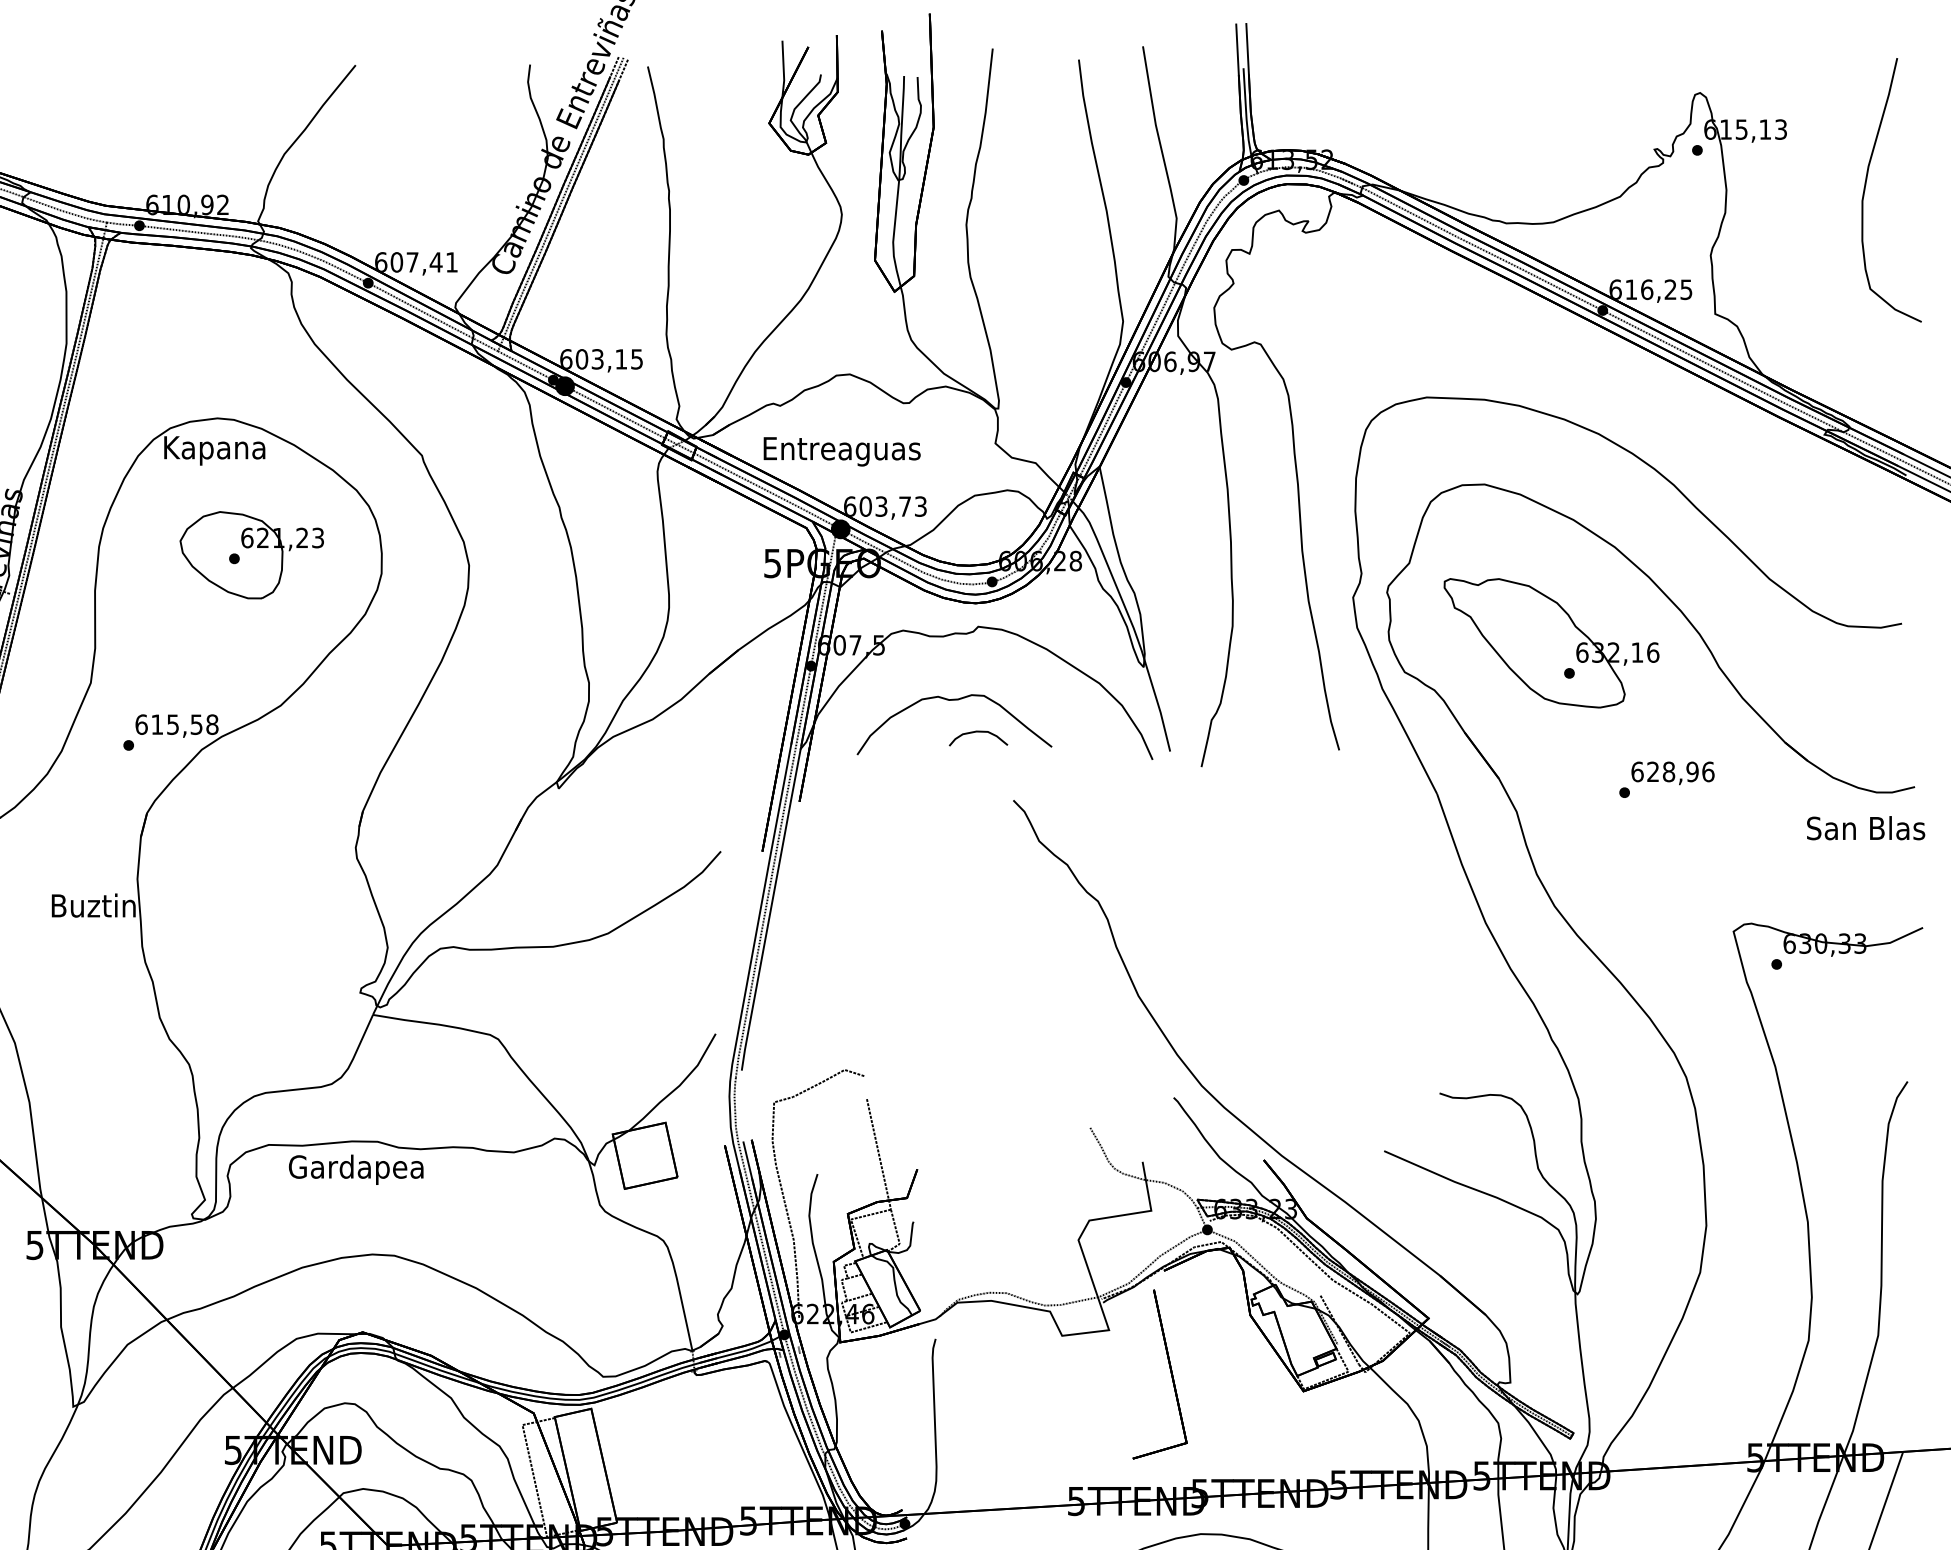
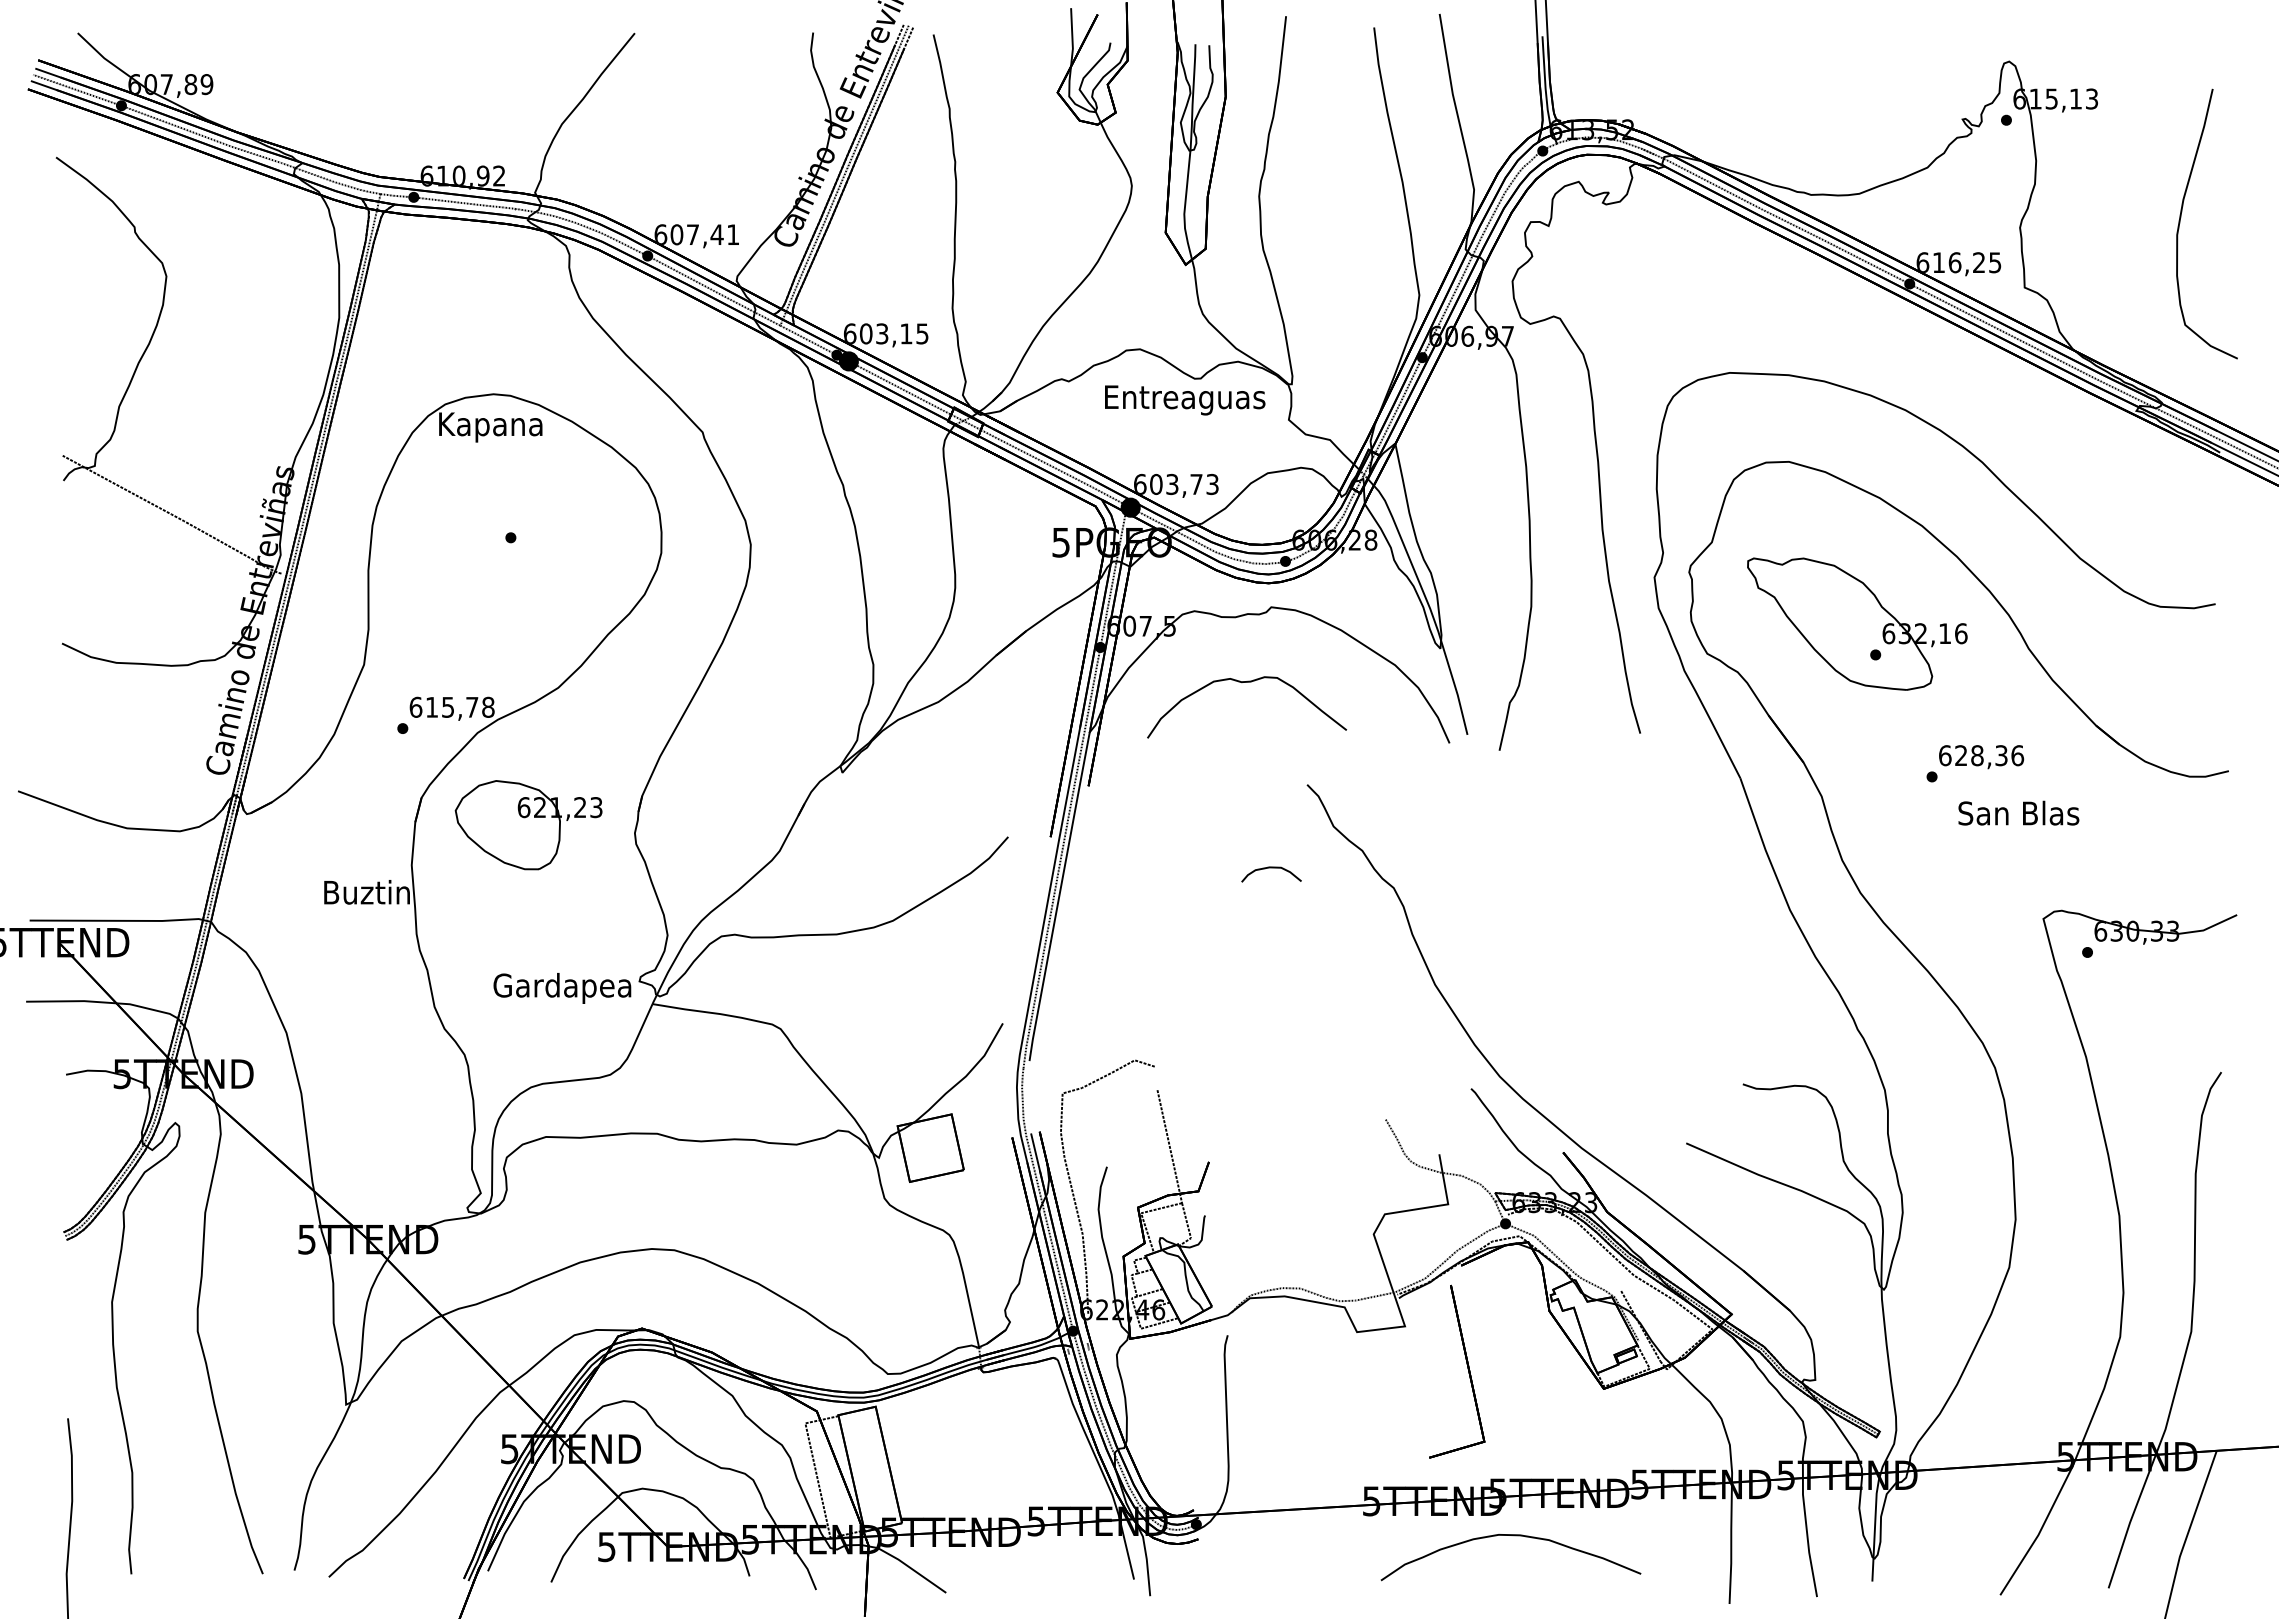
part: (1866, 183) -> (2181, 217), moved
text: (842, 451) -> (1185, 400), moved
part: (251, 555) -> (528, 825), moved
text: (196, 724) -> (472, 707), 615,58 -> 615,78
curve: (978, 732) -> (1271, 868), moved
text: (1692, 771) -> (2001, 755), 628,96 -> 628,36
text: (1865, 827) -> (2018, 812), moved
text: (356, 1169) -> (562, 988), moved

